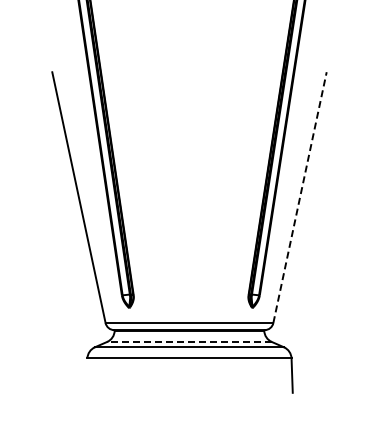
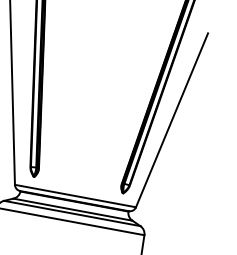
line: (300, 197) -> (172, 120), dashed -> solid
line: (188, 341) -> (72, 209), dashed -> solid

